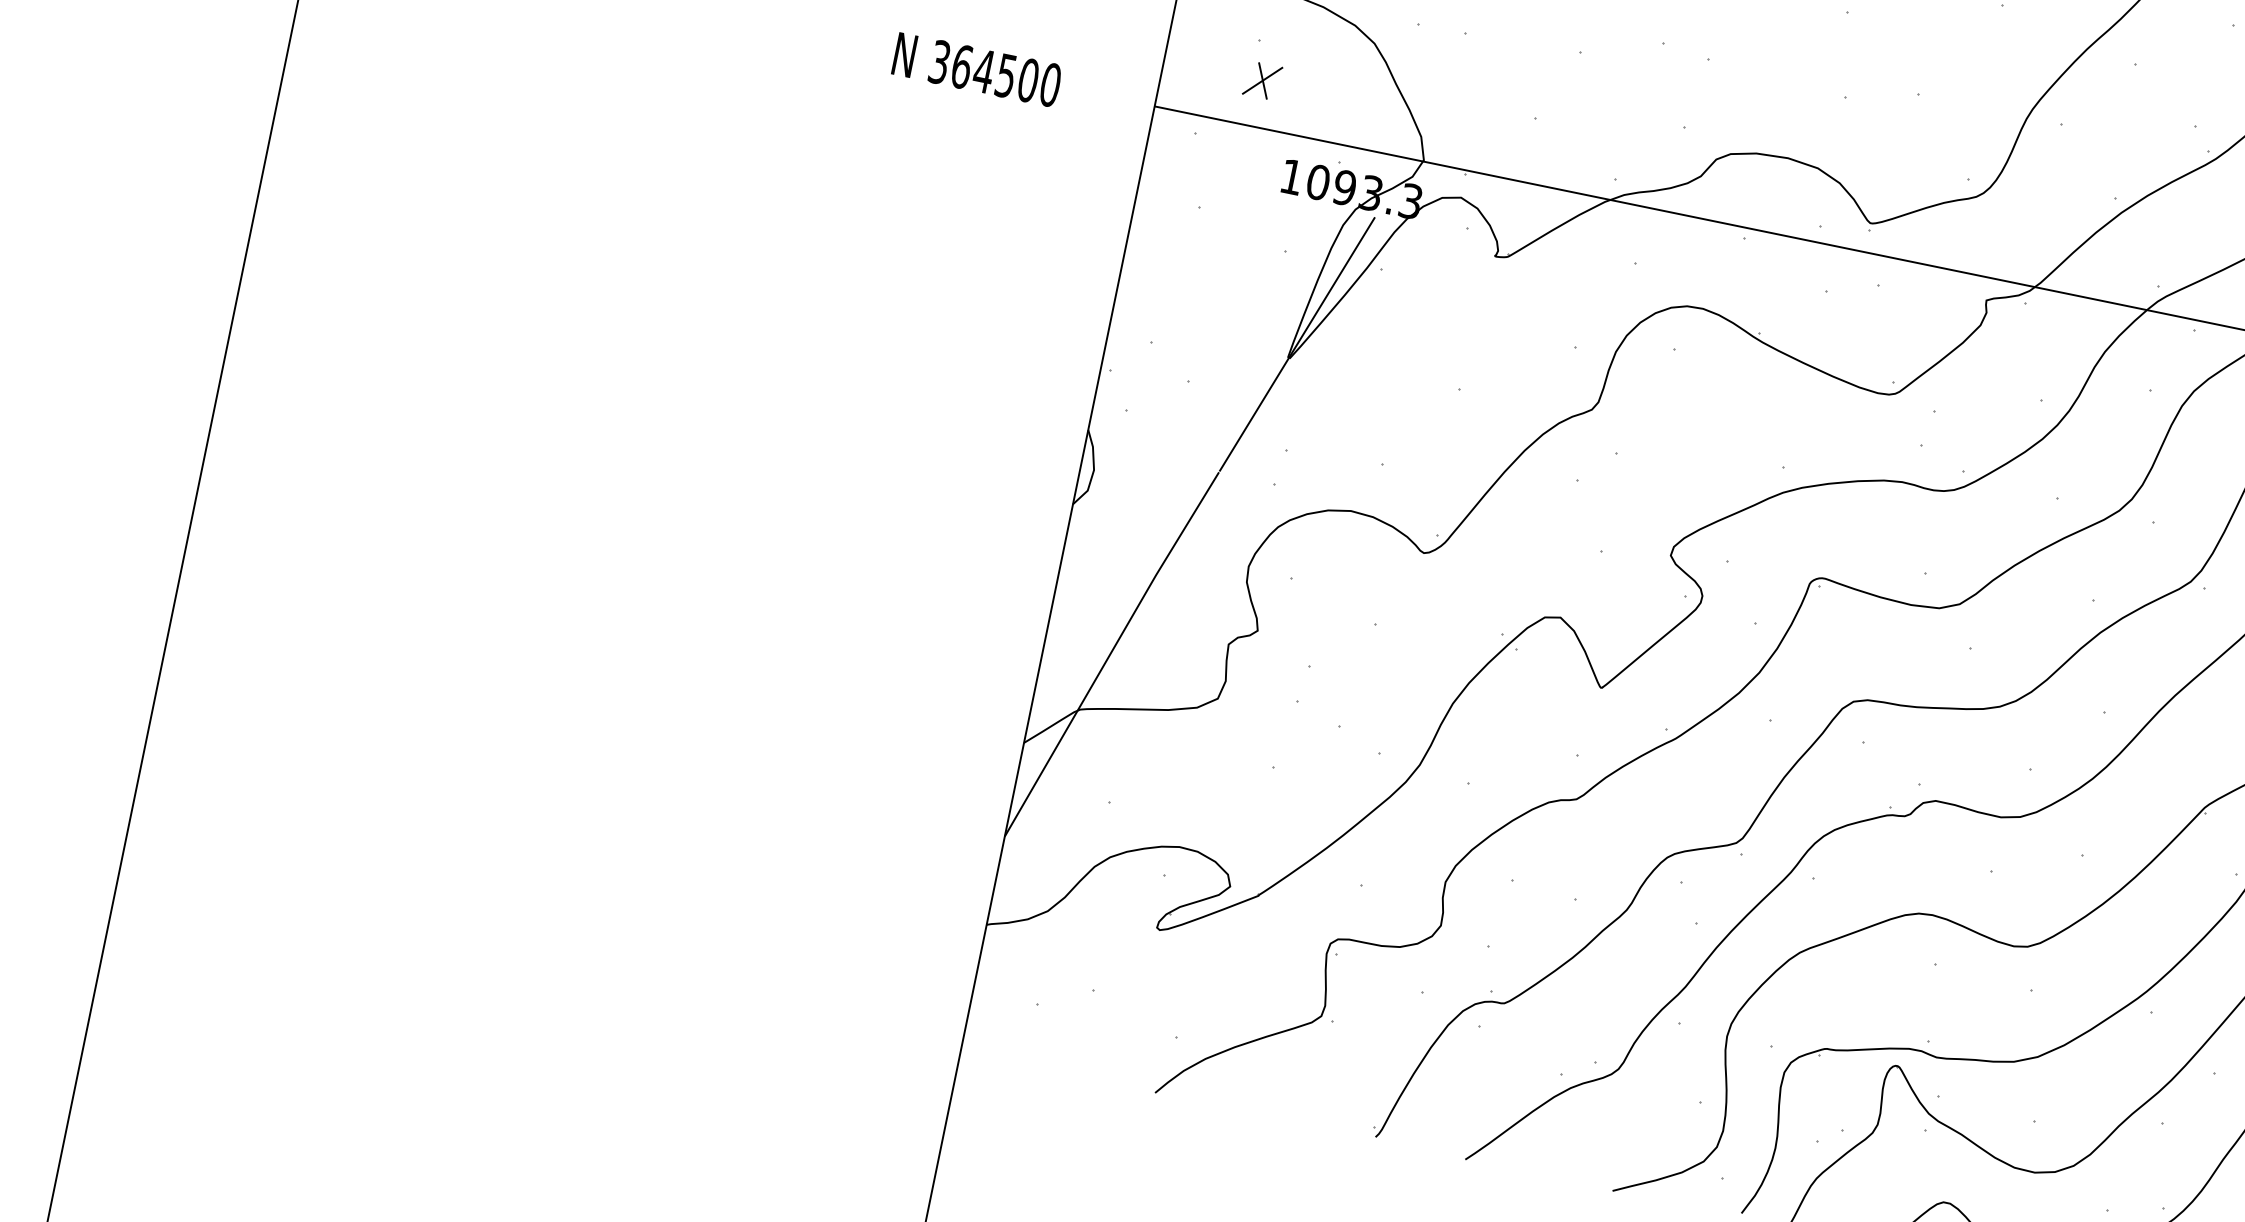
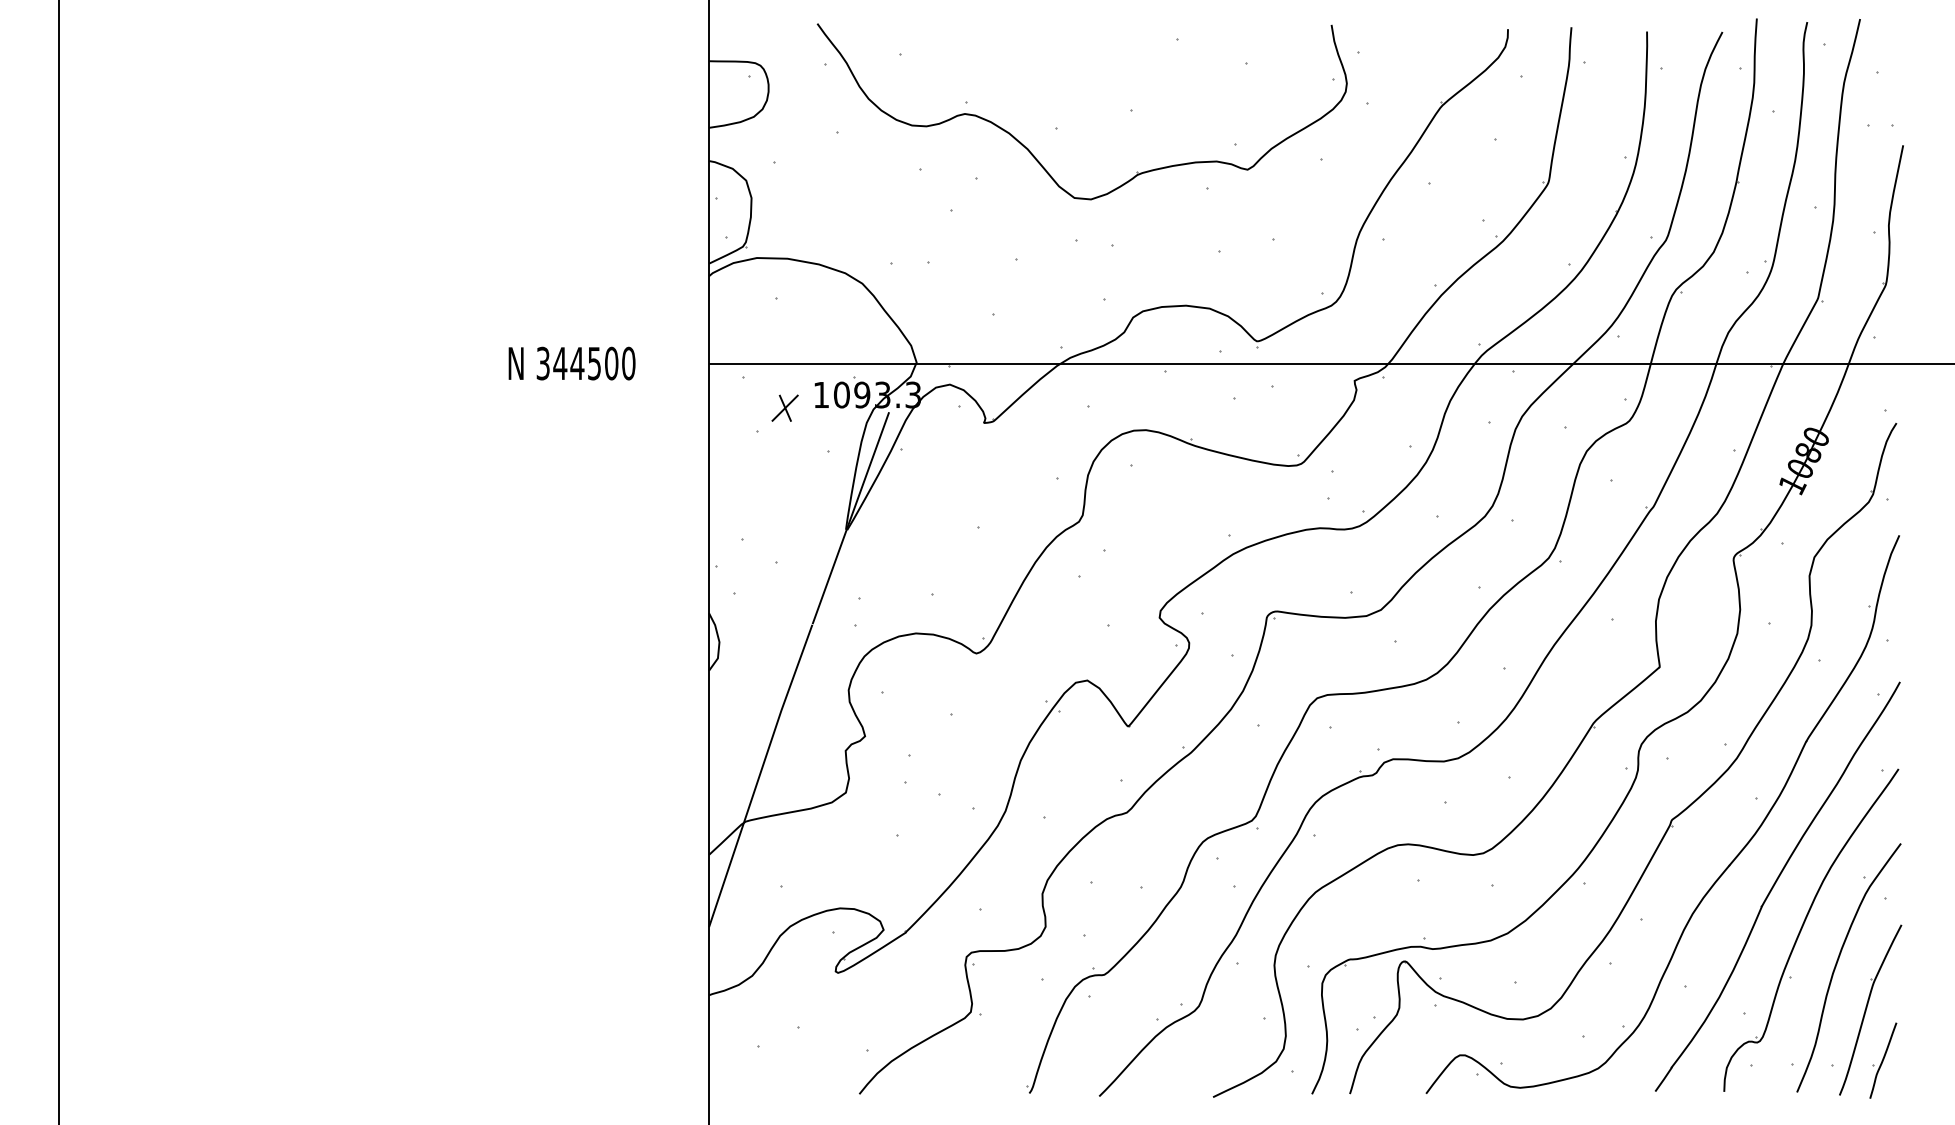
text: (962, 66) -> (560, 363), 364500 -> 344500
part: (1261, 79) -> (784, 407), moved

